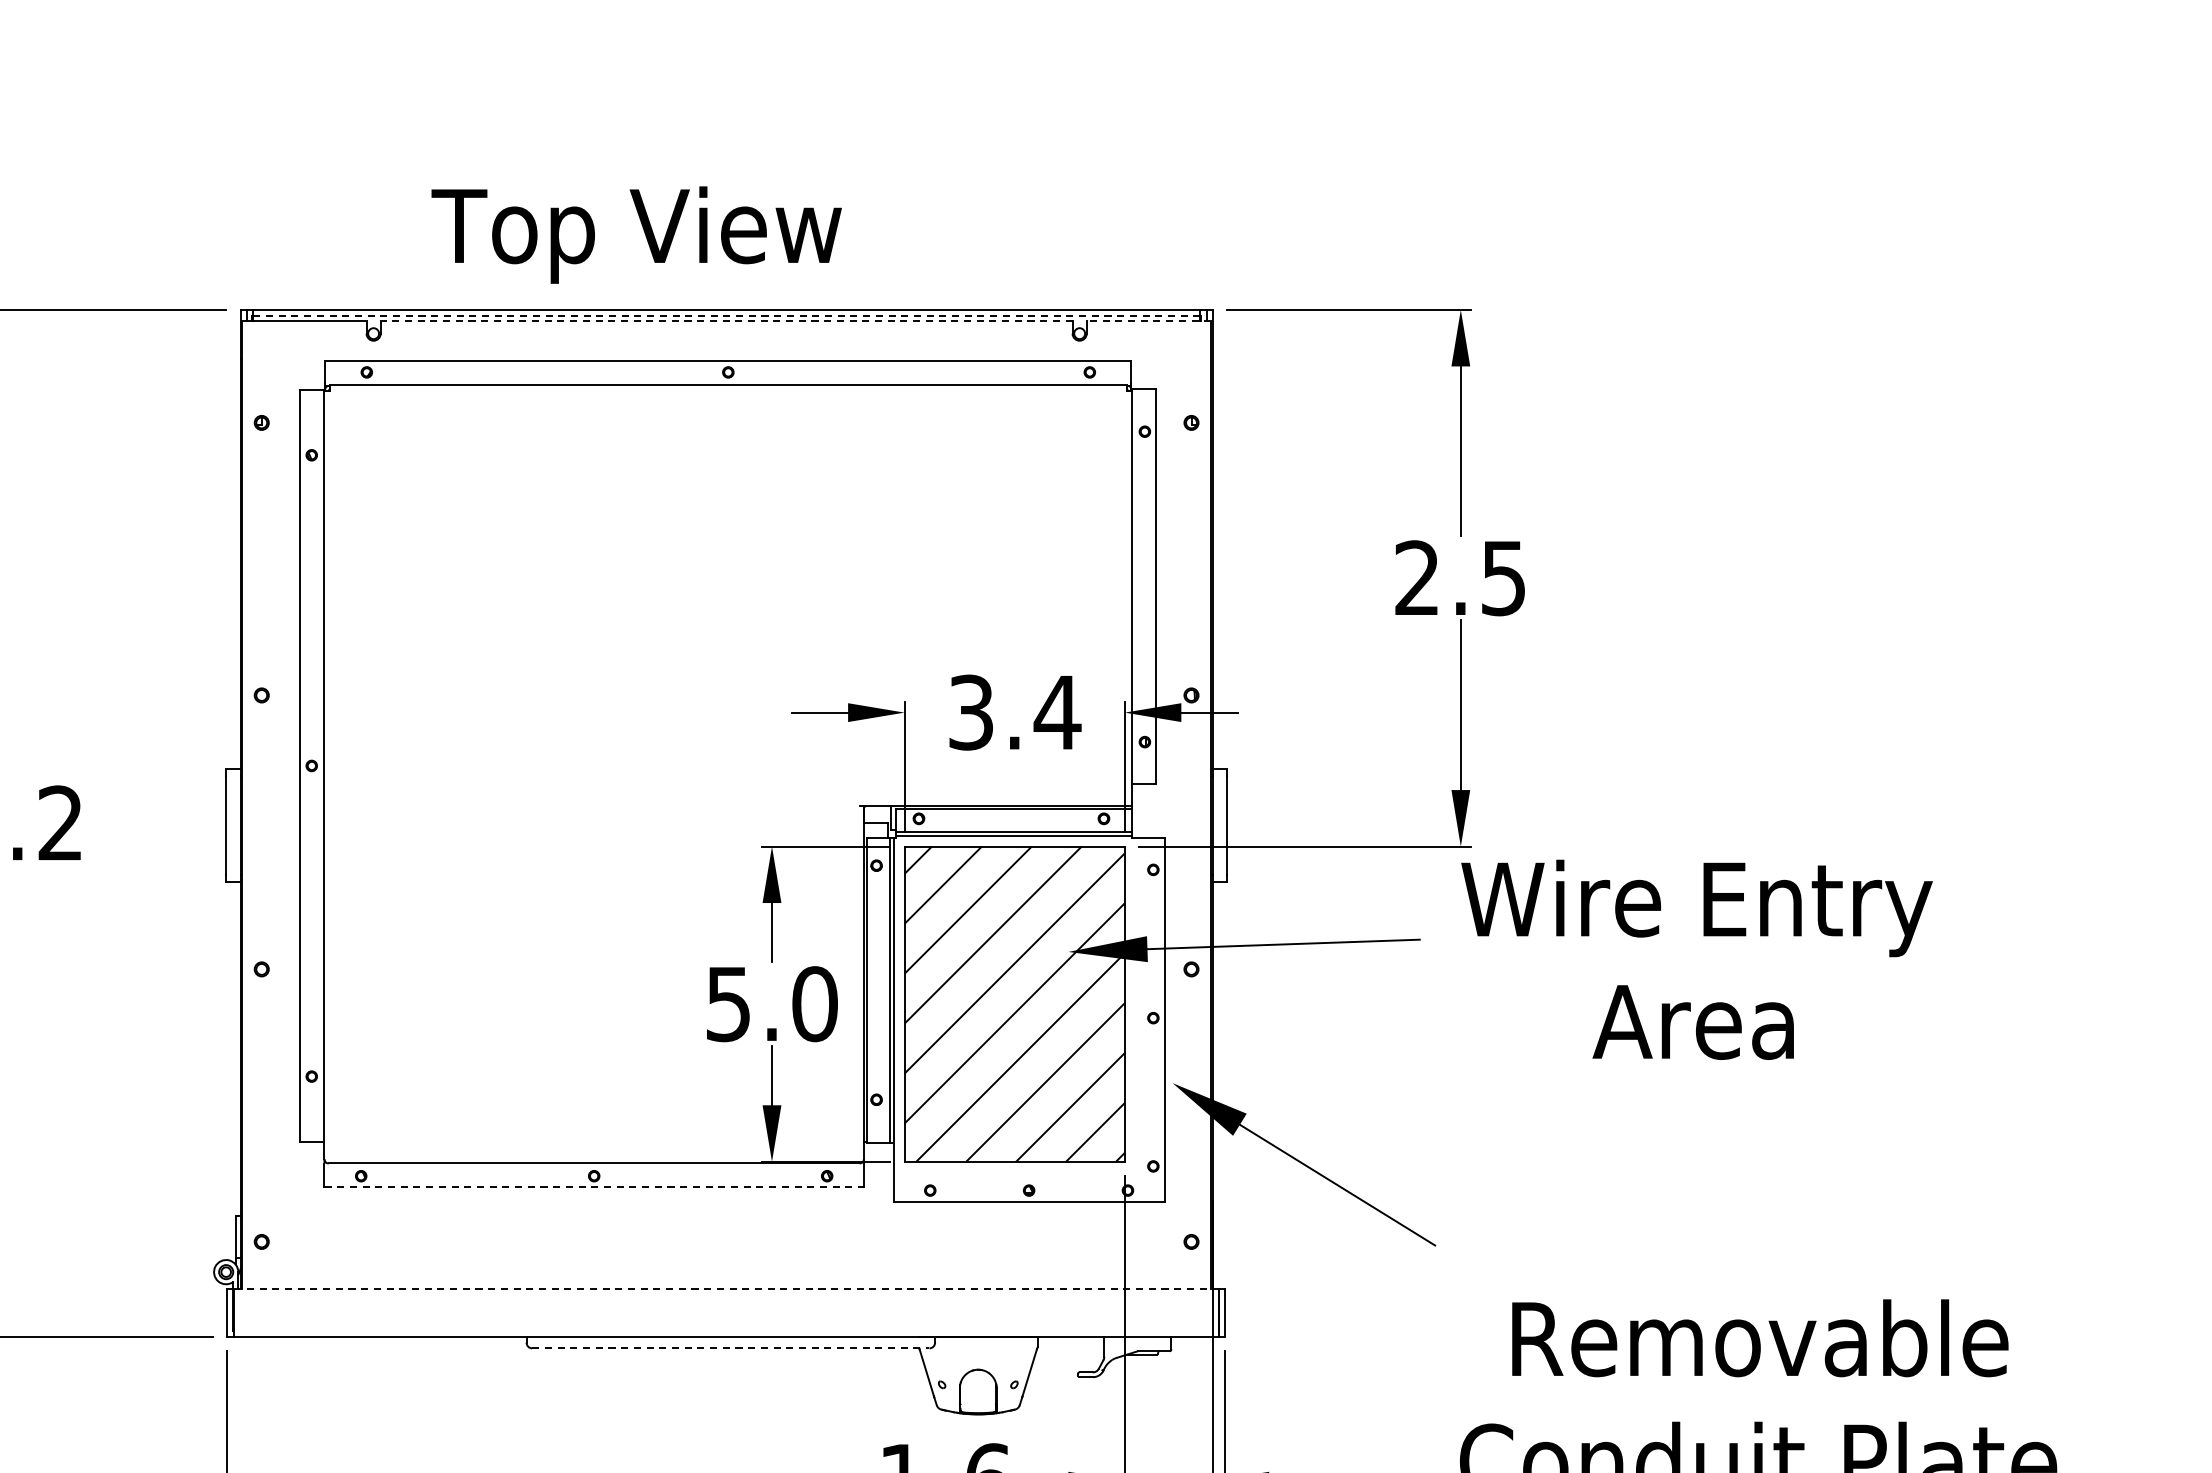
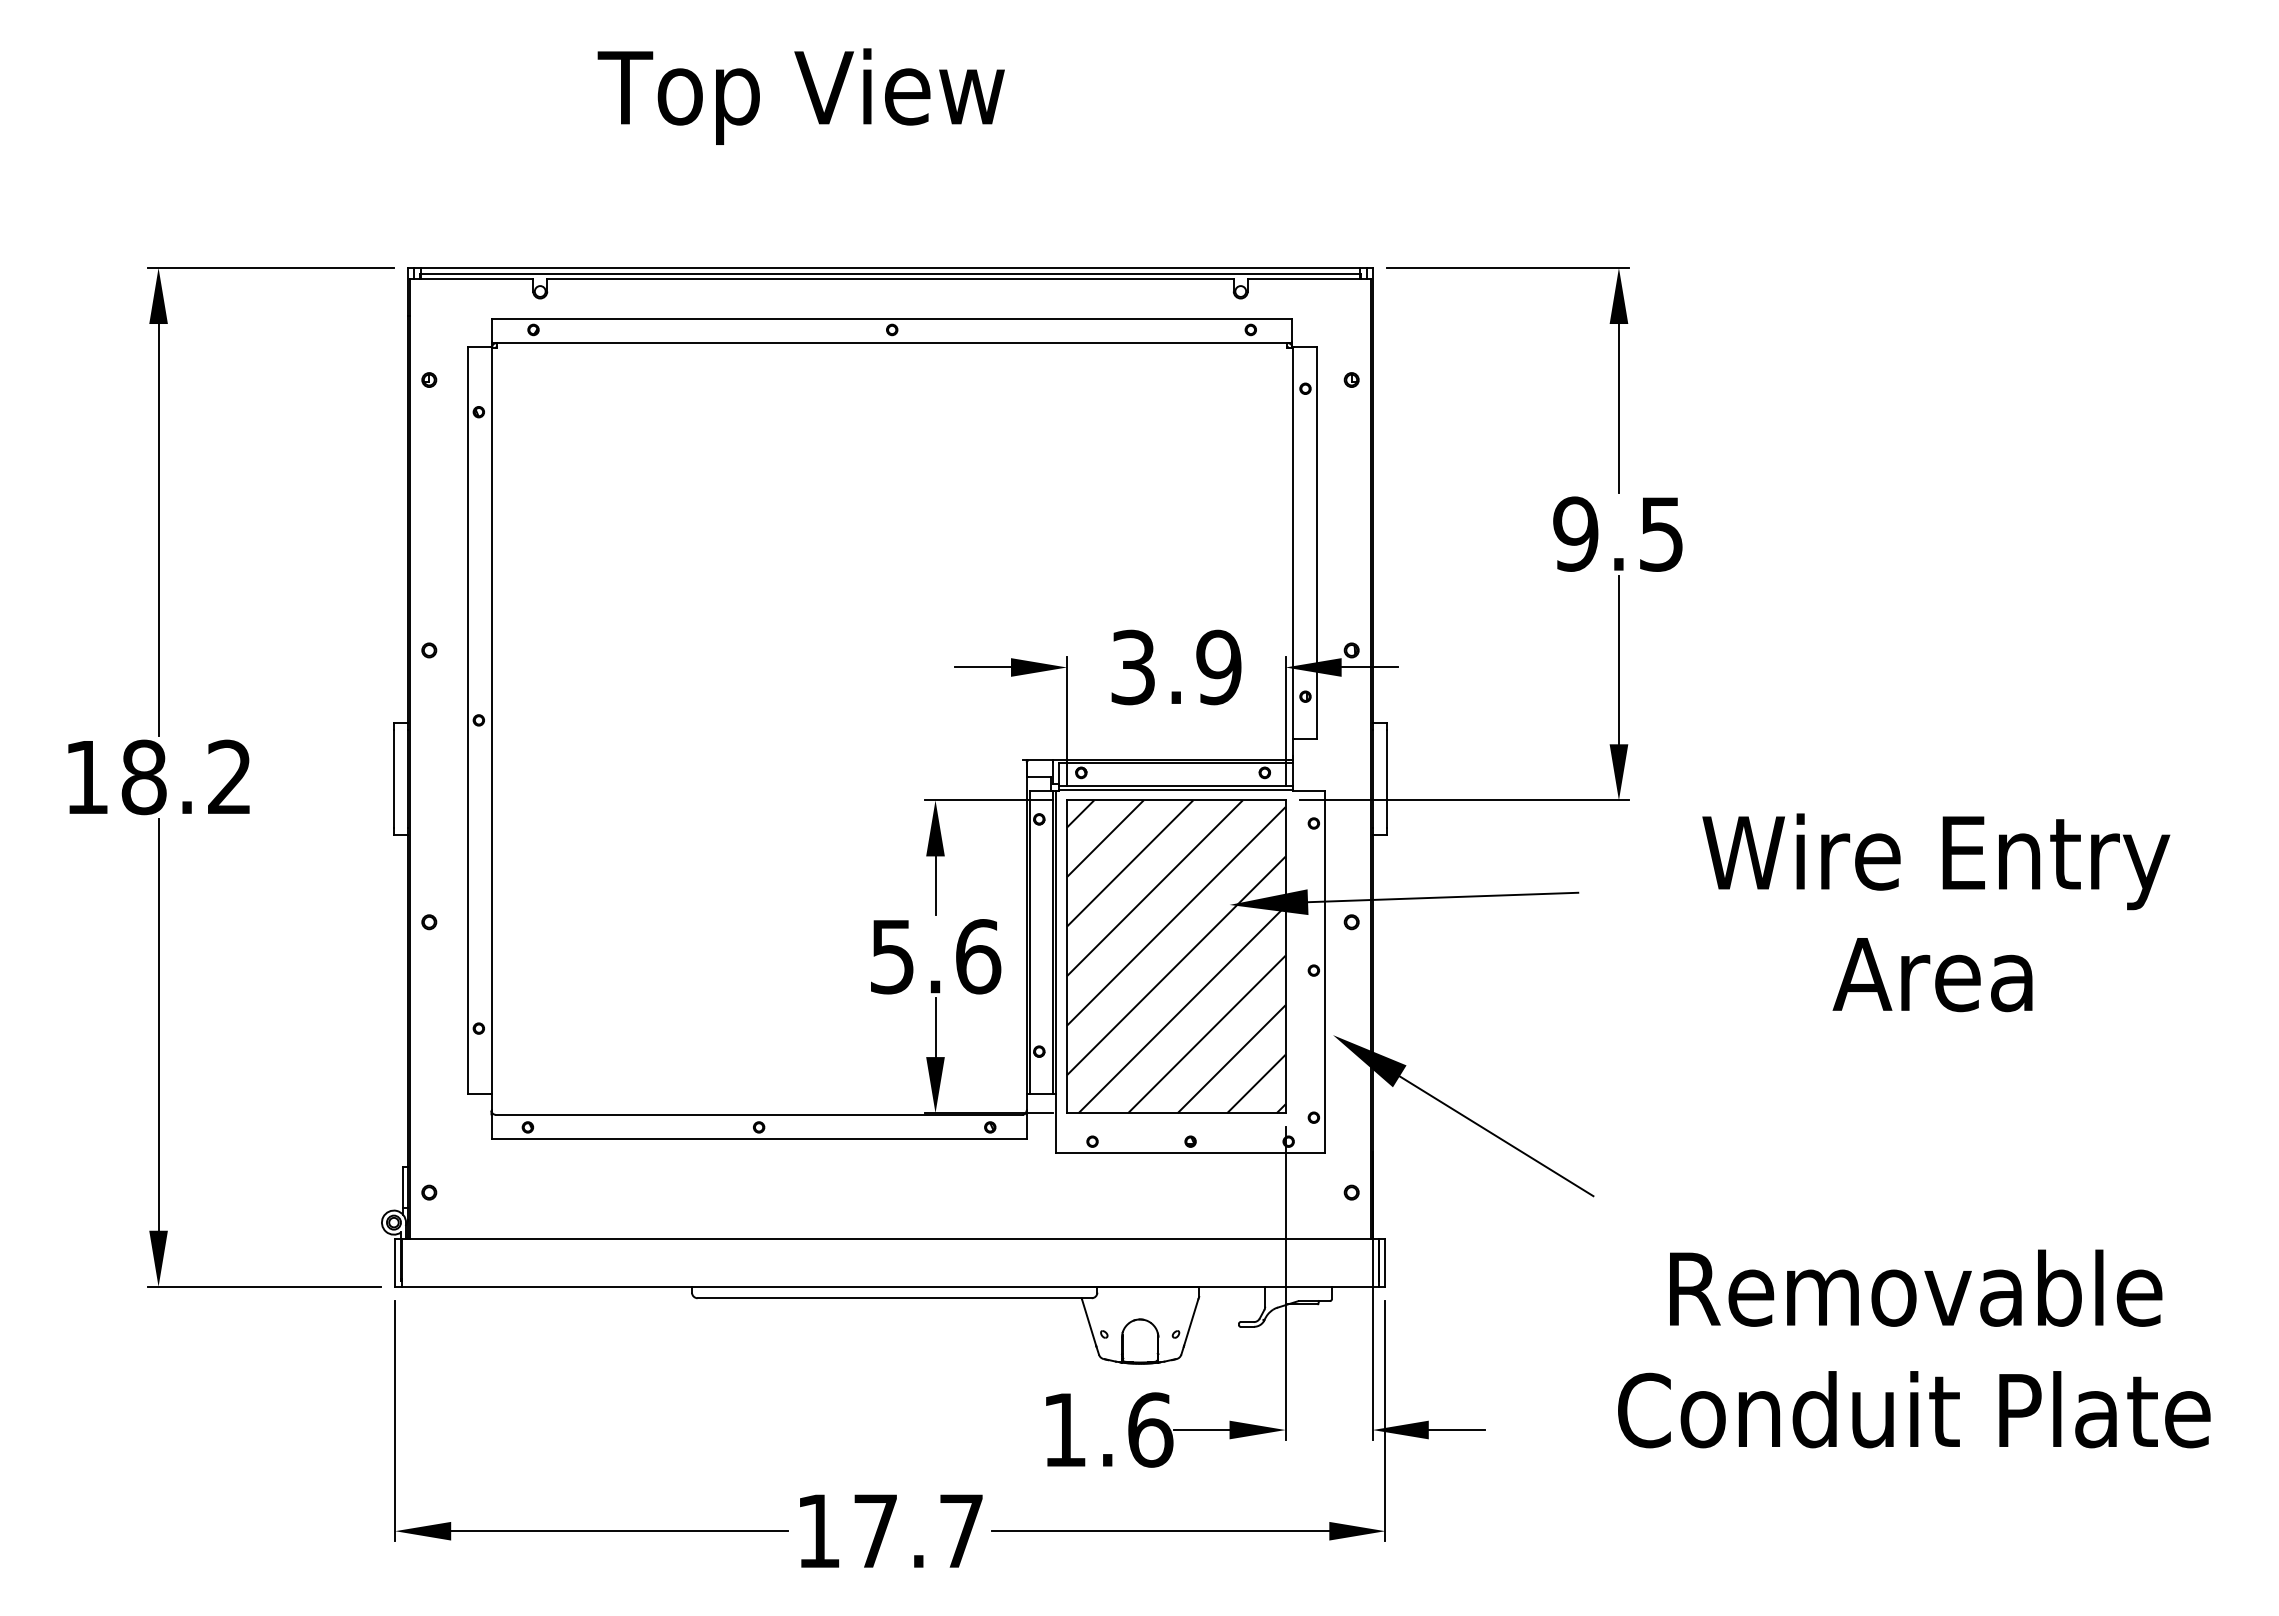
text: (635, 234) -> (800, 96), moved
line: (726, 315) -> (890, 273), dashed -> solid
line: (726, 321) -> (890, 279), dashed -> solid
line: (1148, 321) -> (1309, 279), dashed -> solid
text: (1417, 577) -> (1575, 533), 2.5 -> 9.5
text: (1057, 712) -> (1218, 667), 3.4 -> 3.9
text: (1697, 959) -> (1936, 912), moved
text: (815, 1003) -> (978, 956), 5.0 -> 5.6
line: (594, 1187) -> (759, 1138), dashed -> solid
line: (726, 1289) -> (890, 1239), dashed -> solid
line: (731, 1348) -> (895, 1298), dashed -> solid

